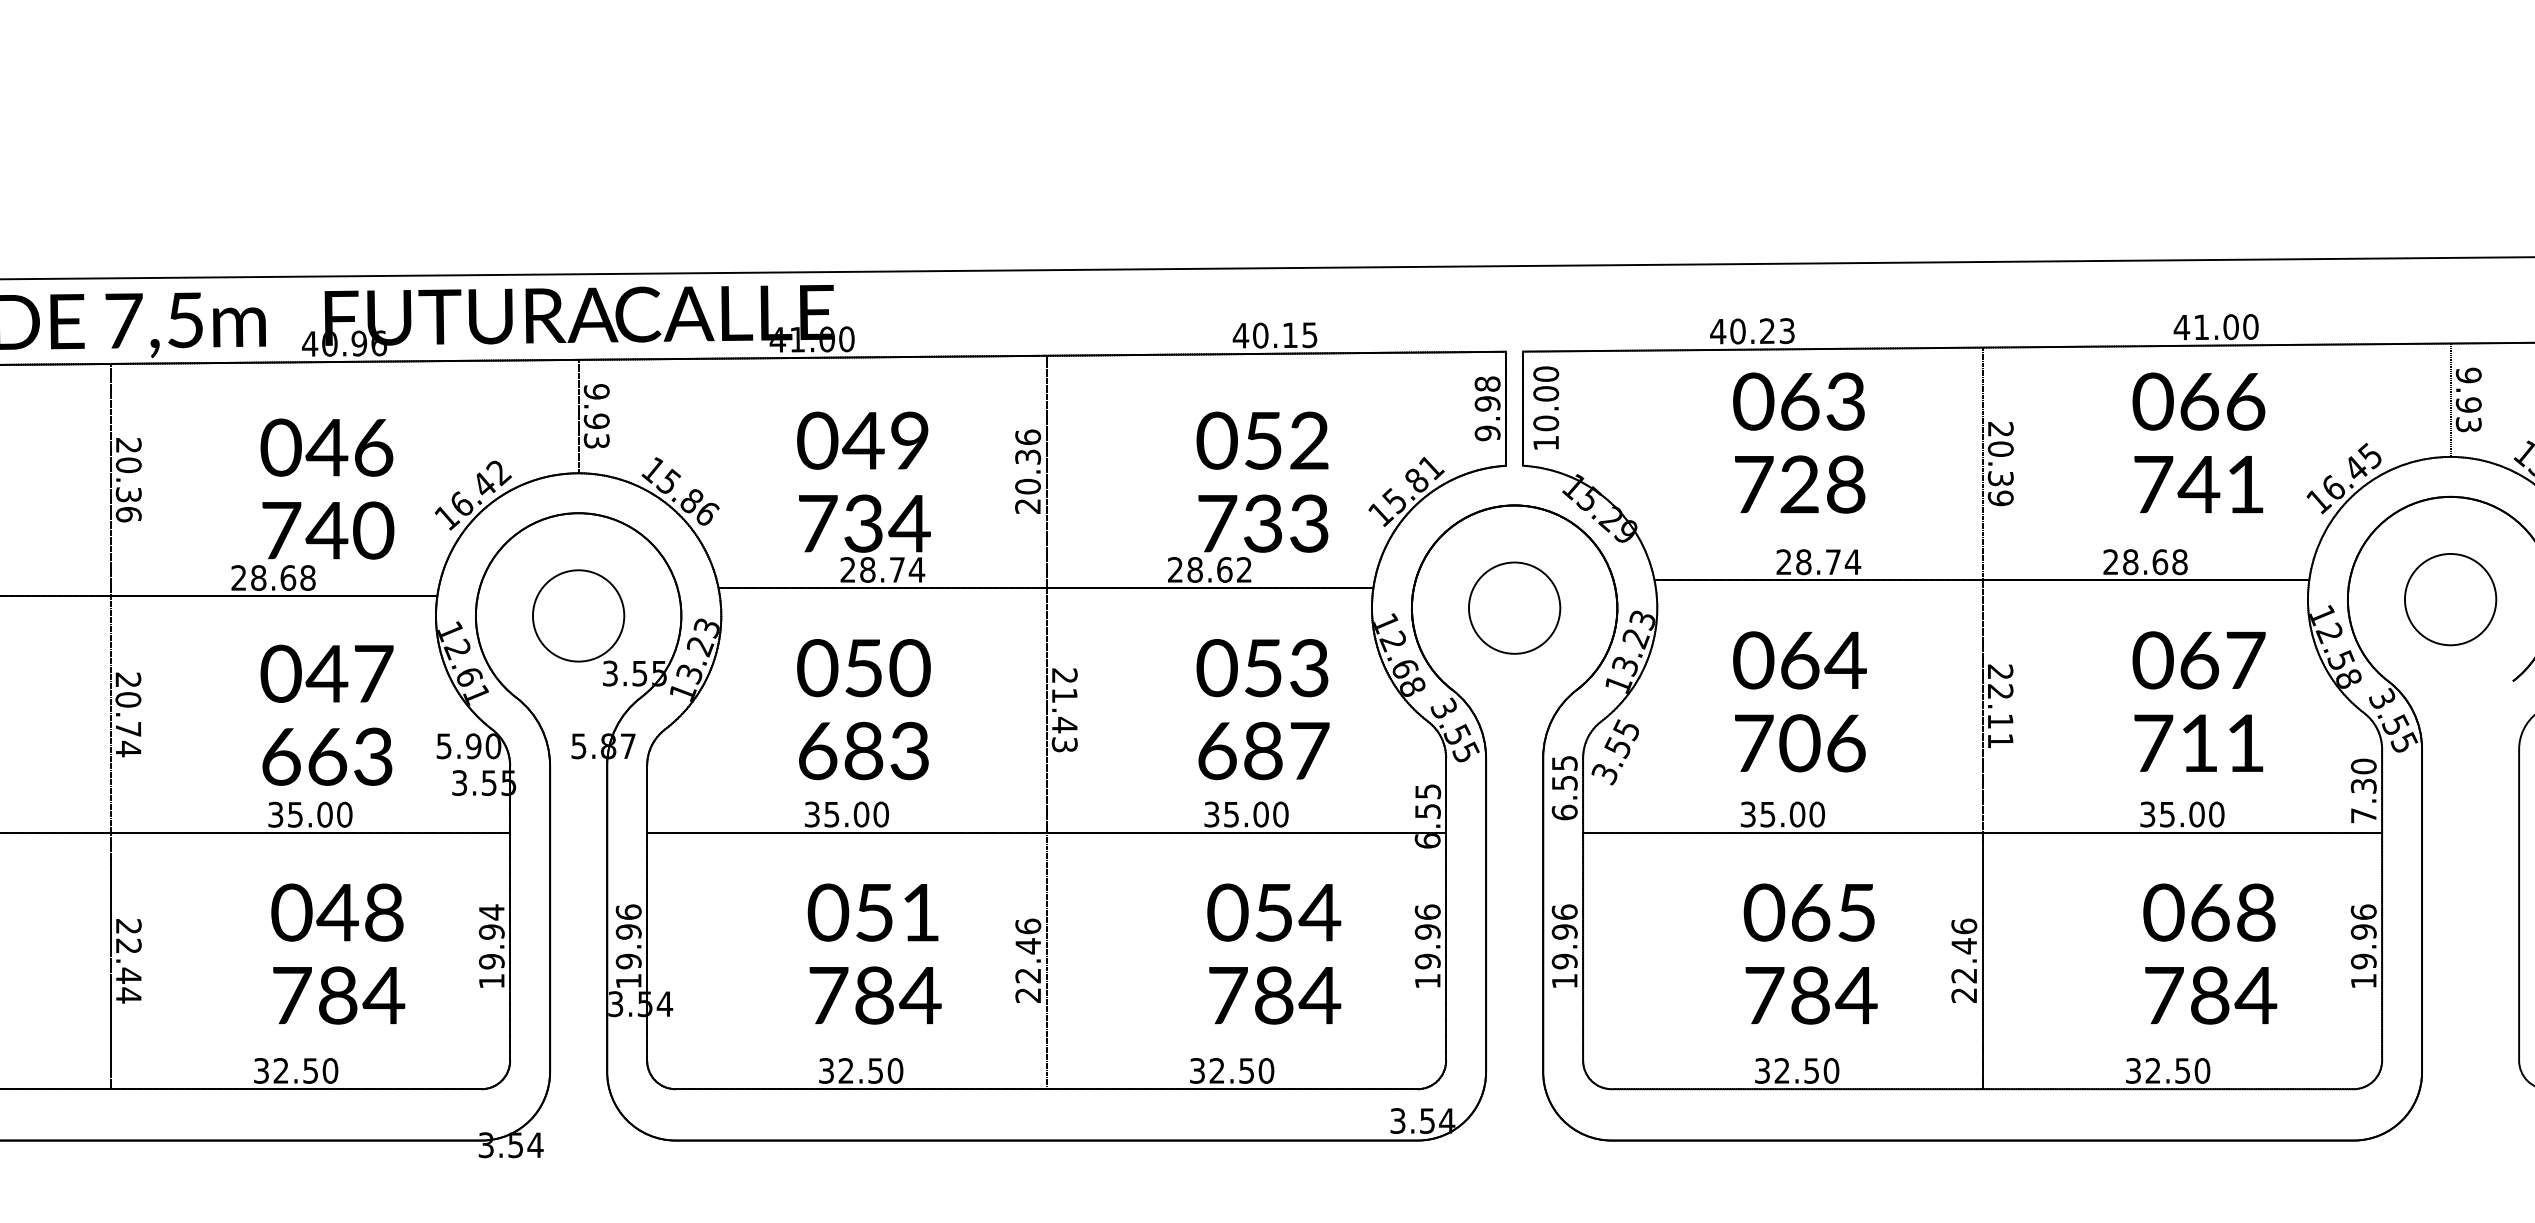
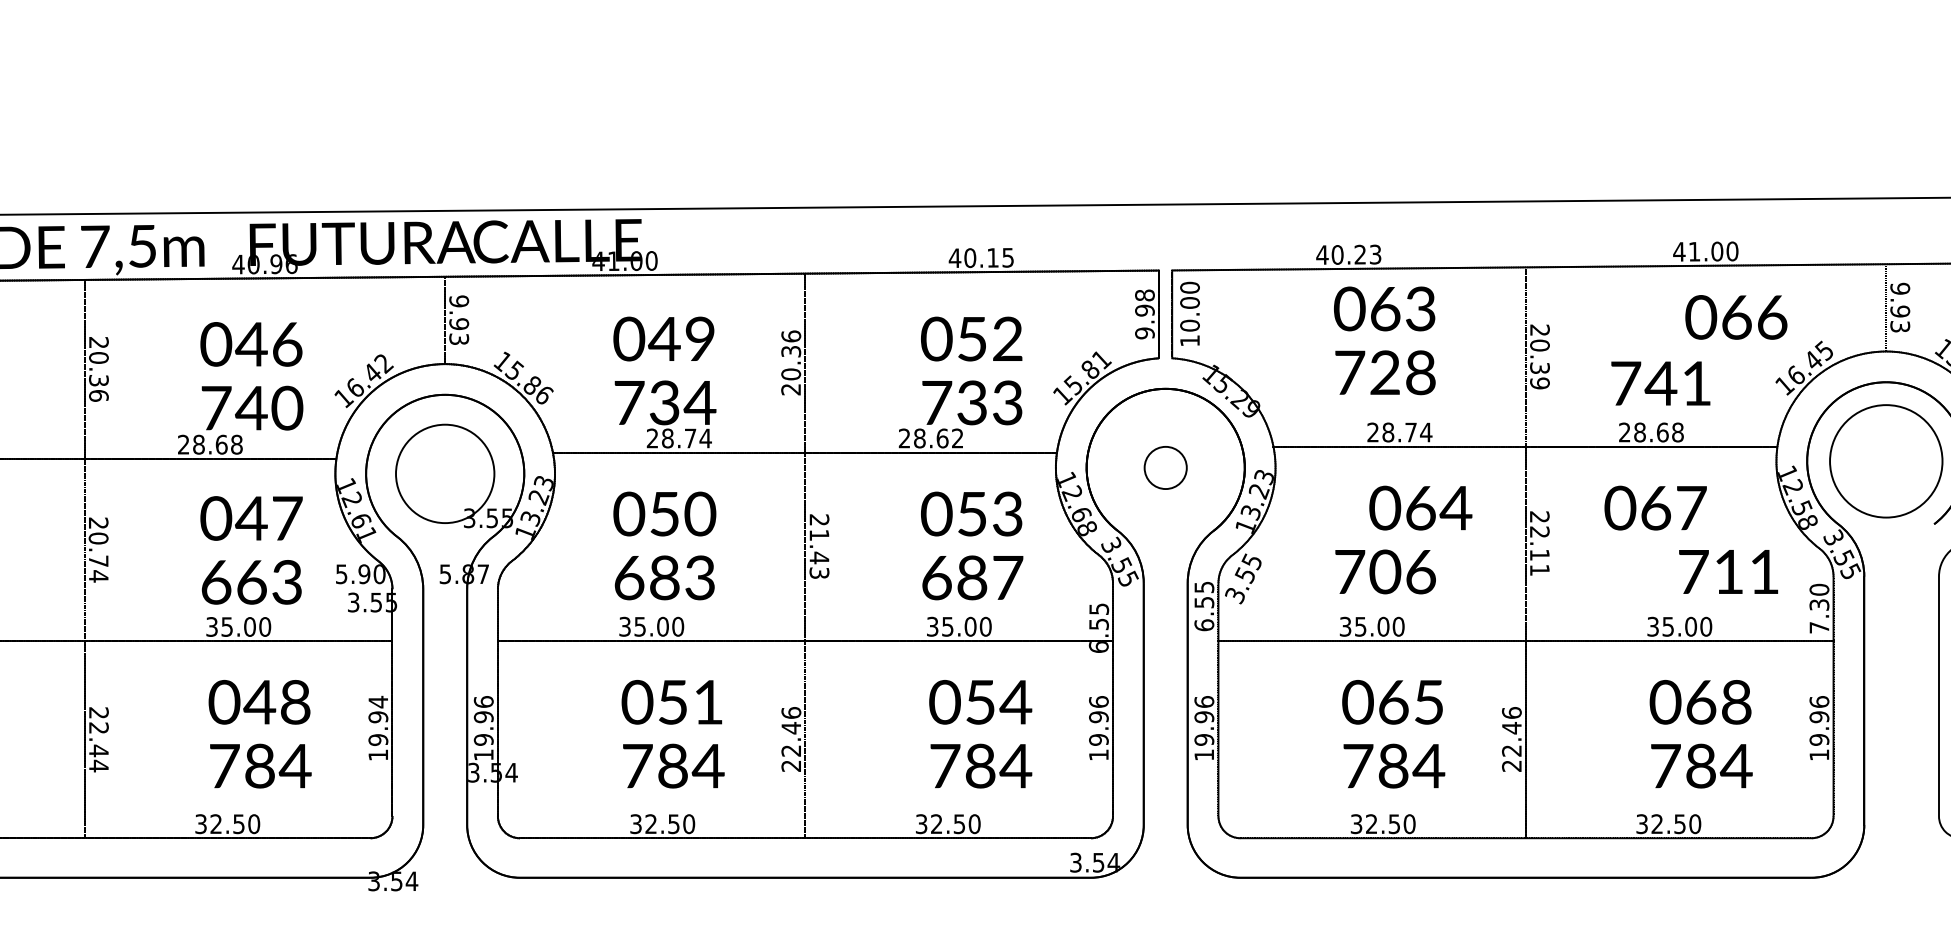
text: (2198, 401) -> (1736, 317), moved
text: (2198, 484) -> (1660, 383), moved
circle: (2450, 599) -> (1886, 461), size x1.6
circle: (1514, 607) -> (1165, 467), size x0.6
circle: (578, 615) -> (445, 473), size x1.4
text: (1799, 660) -> (1420, 508), moved
text: (2198, 660) -> (1655, 508), moved
text: (2198, 742) -> (1728, 571), moved

